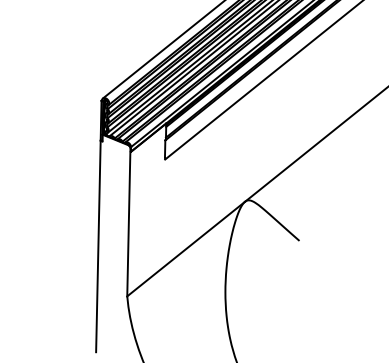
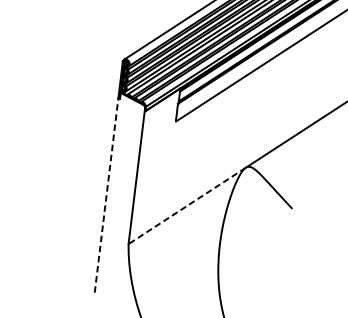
line: (98, 246) -> (106, 195), solid -> dashed
line: (186, 249) -> (187, 206), solid -> dashed

